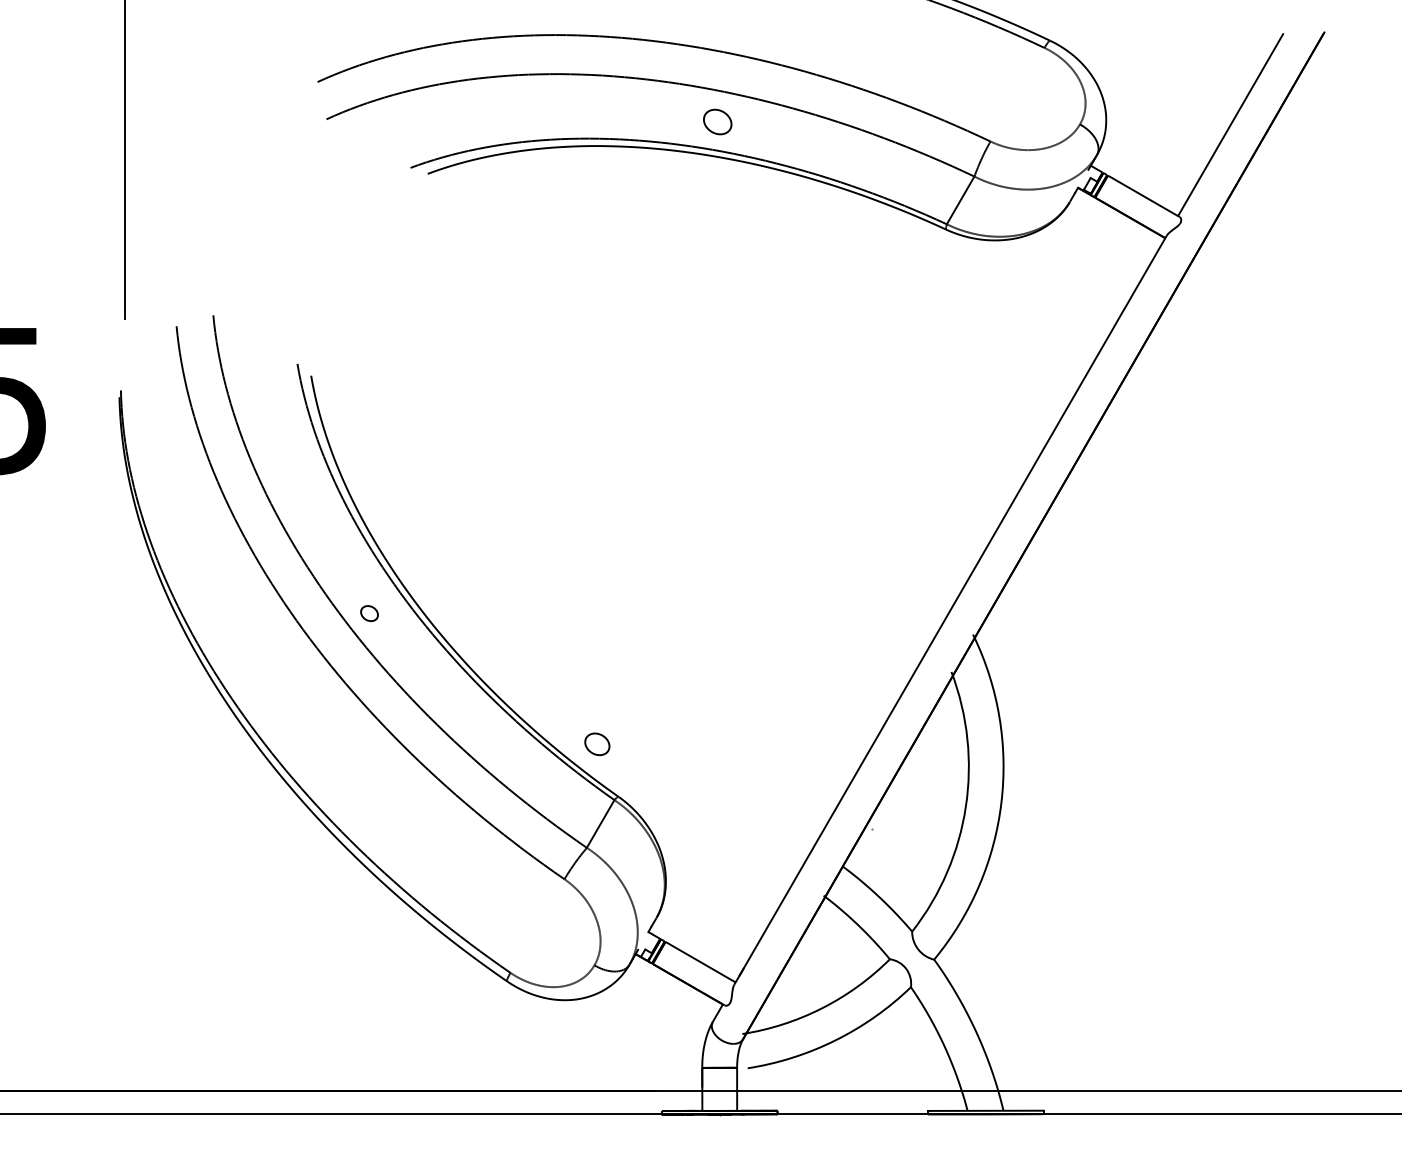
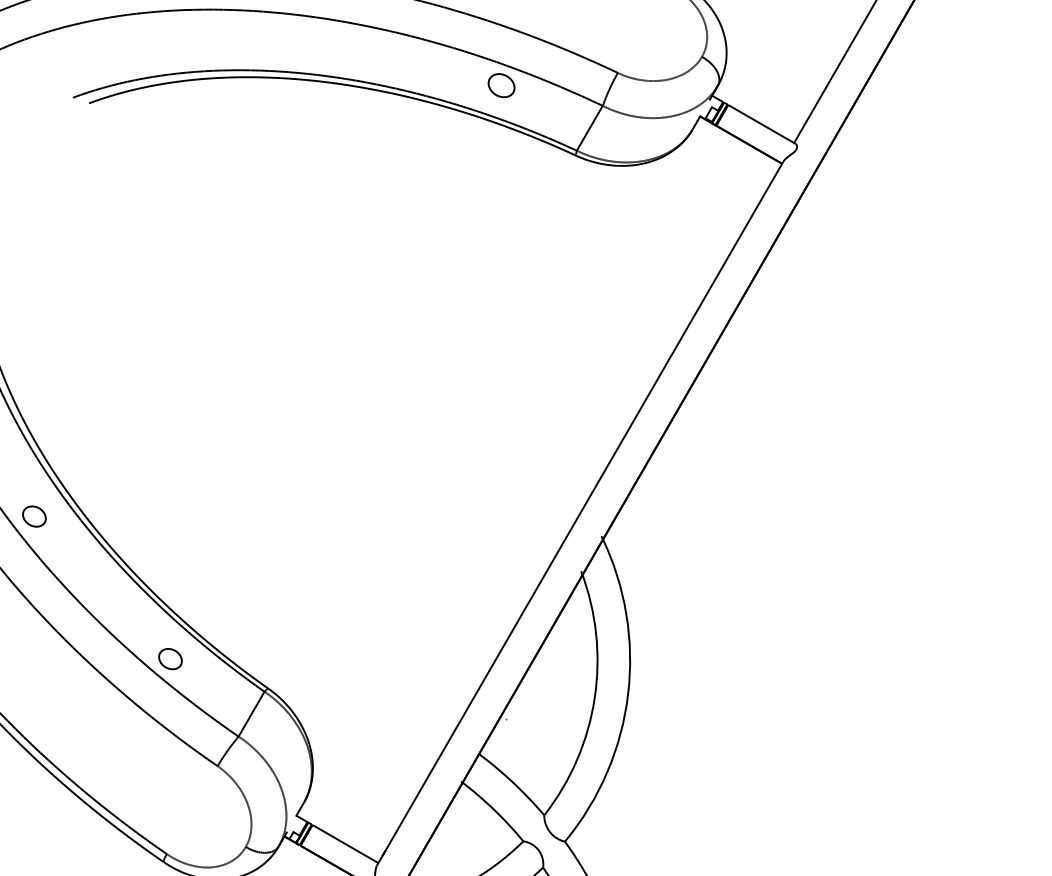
part: (717, 121) -> (501, 85), moved
part: (369, 613) -> (34, 516), size x1.43
part: (597, 744) -> (170, 659), moved

